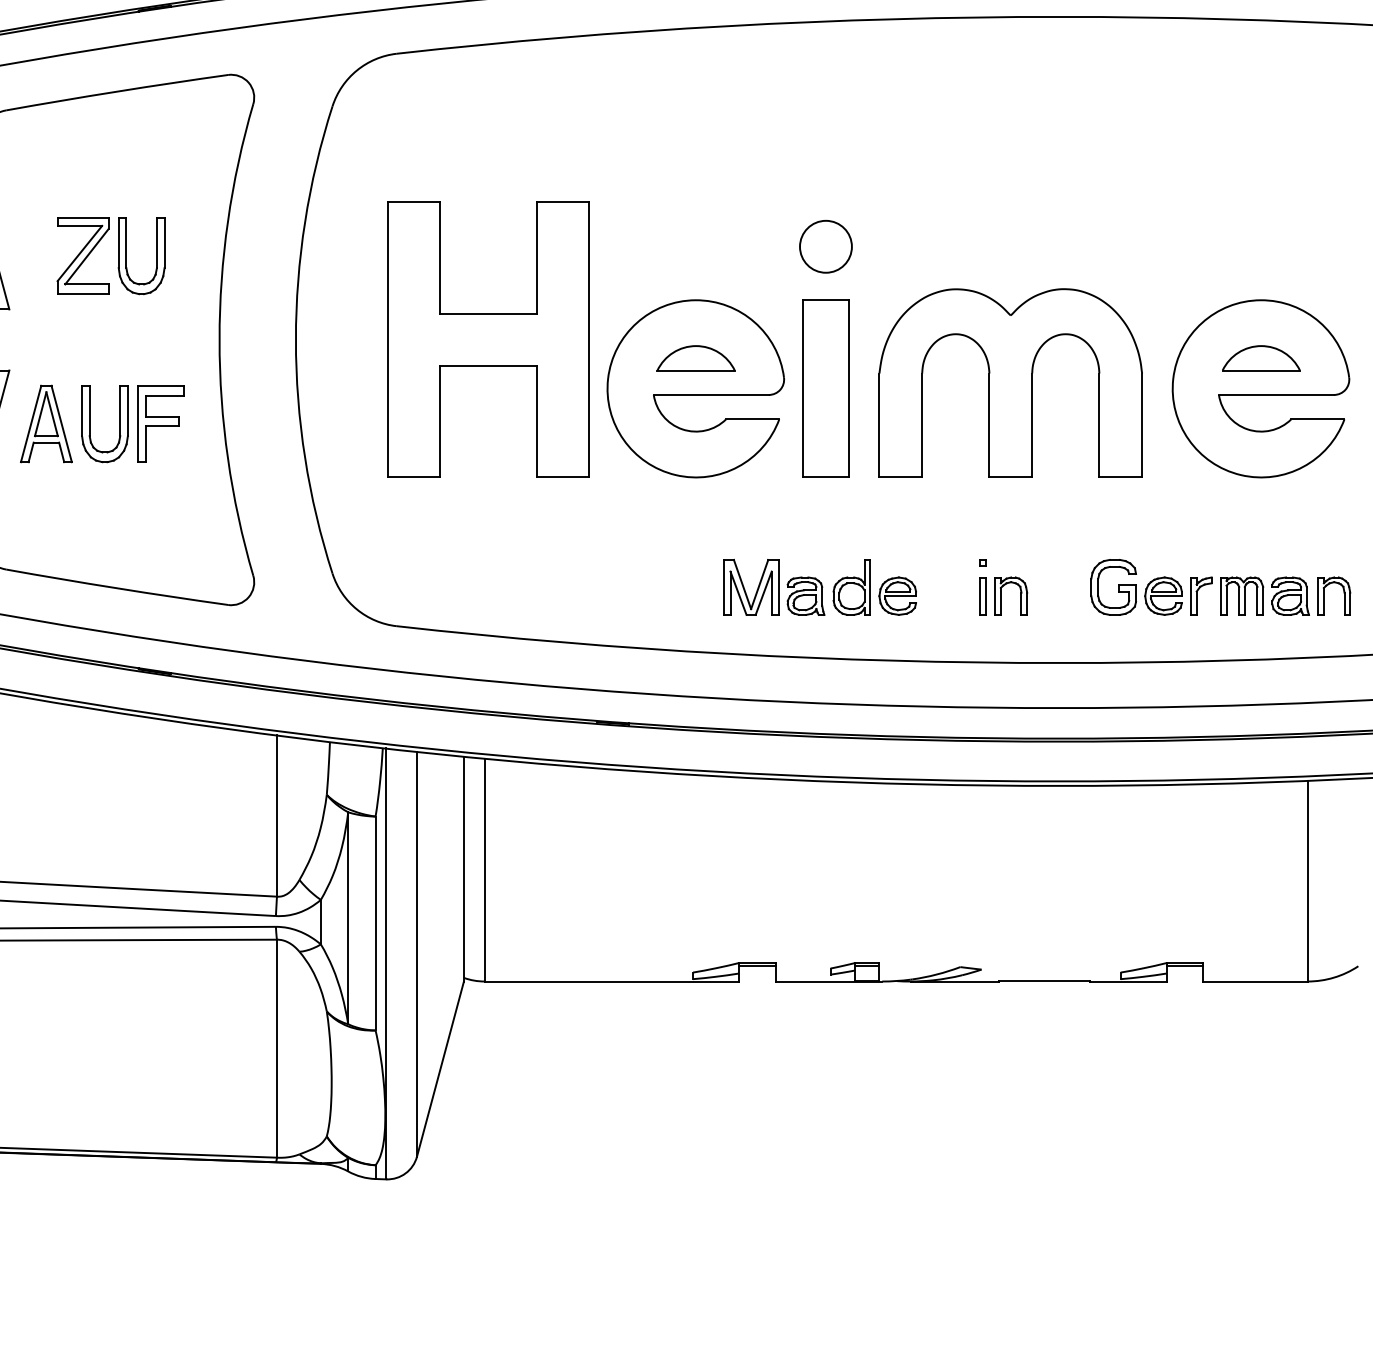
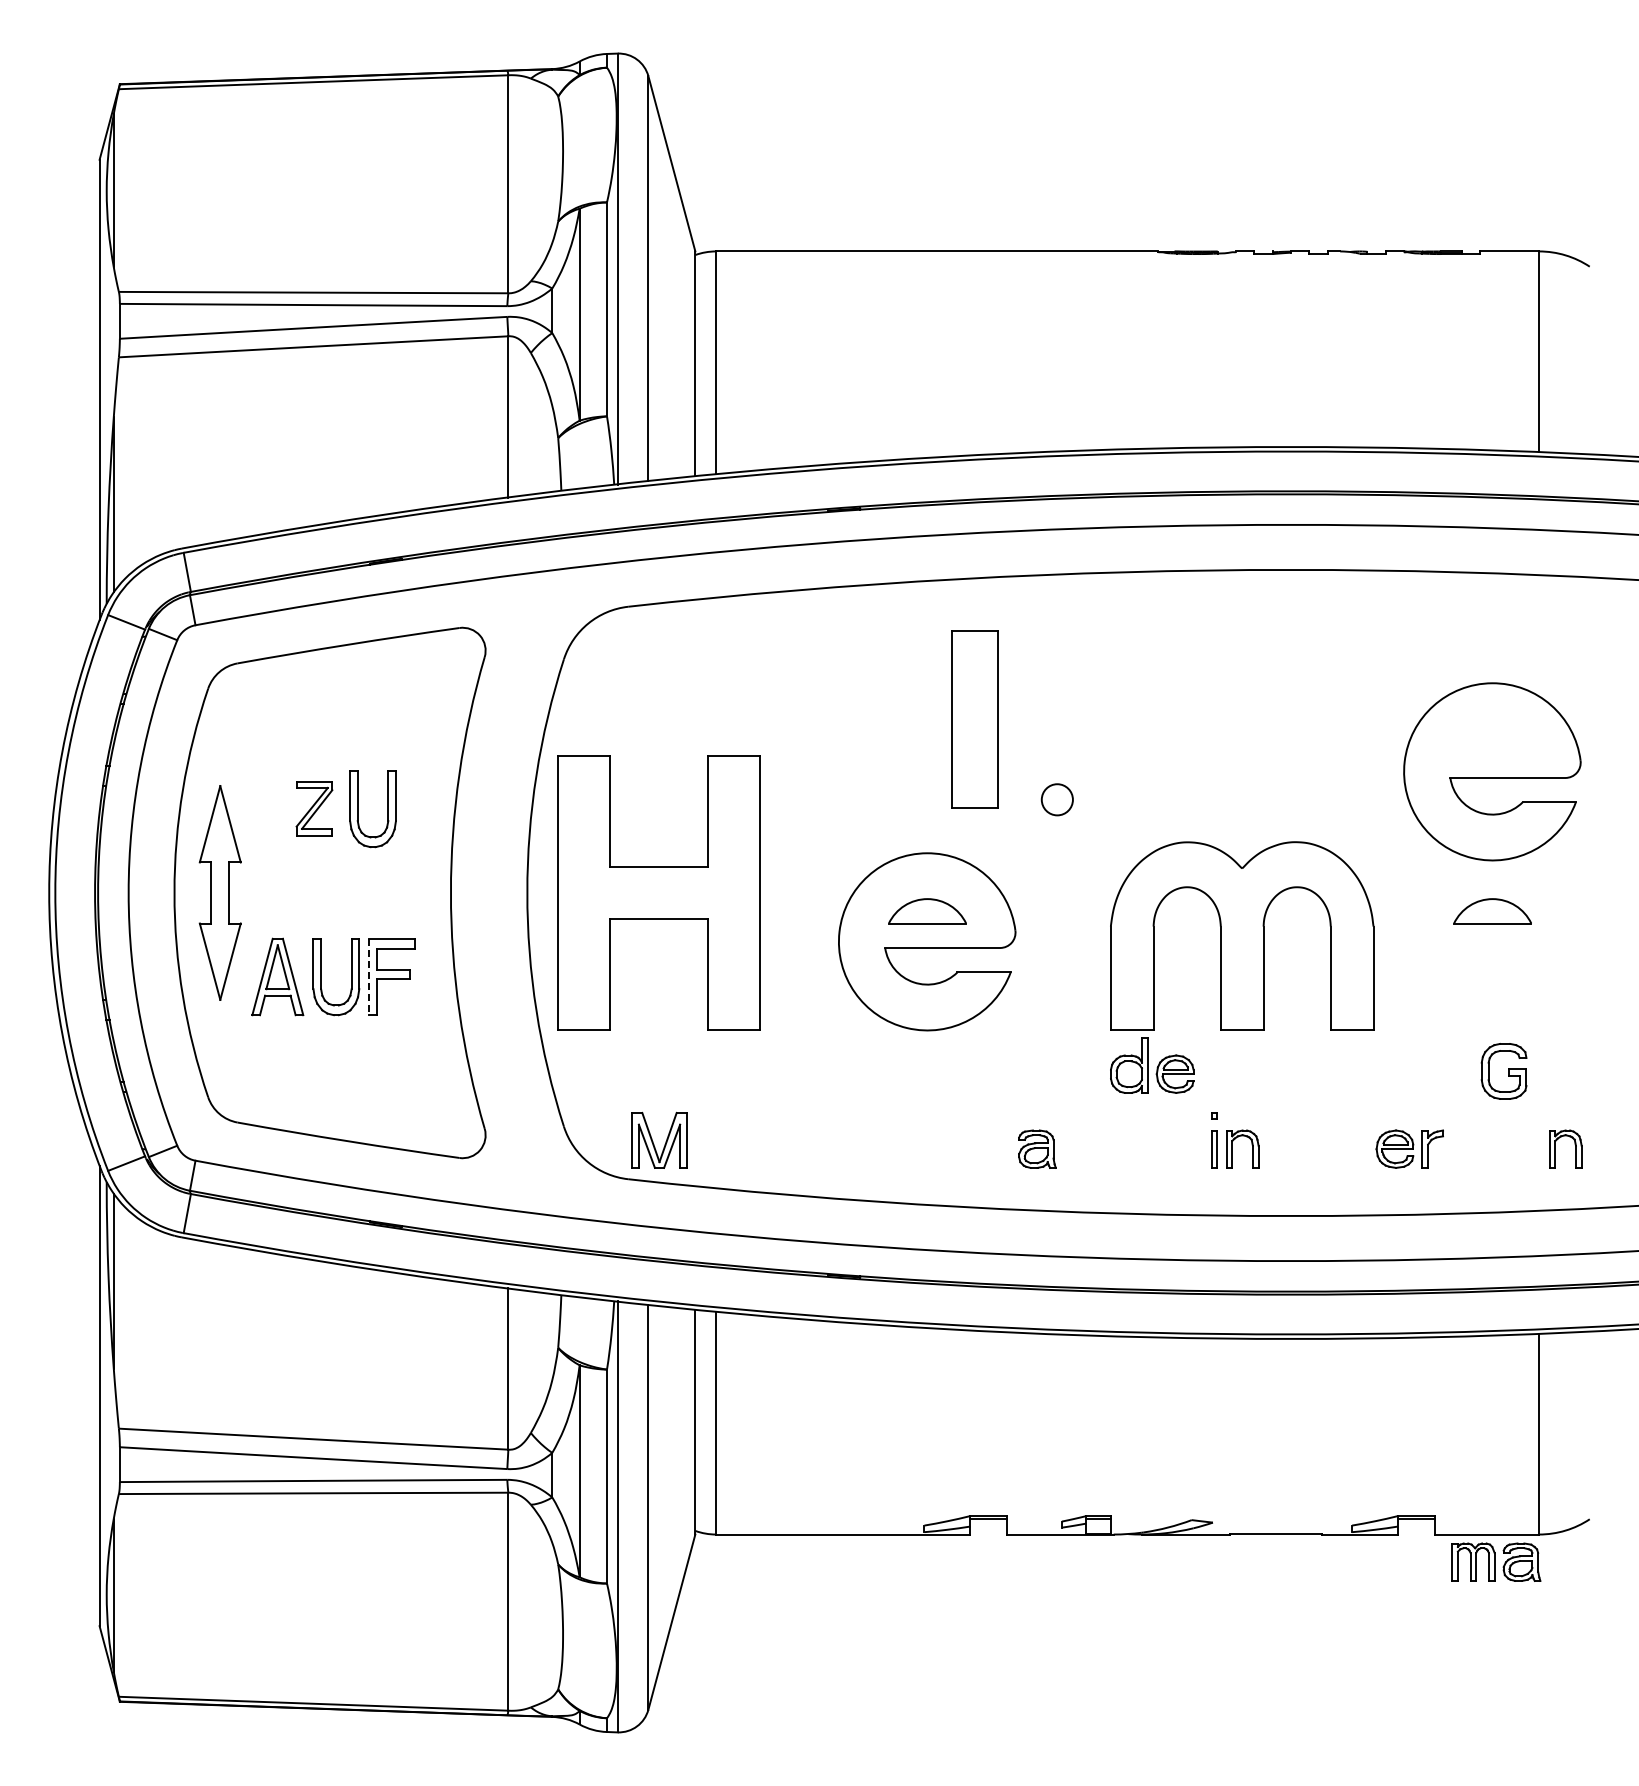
circle: (826, 246) -> (1057, 799), size x0.6
part: (83, 255) -> (314, 808), size x0.7
part: (488, 339) -> (658, 892), moved
part: (825, 388) -> (974, 719), moved
part: (1261, 388) -> (1492, 771), moved
line: (138, 424) -> (369, 977), solid -> dashed
part: (875, 587) -> (1152, 1065), moved
part: (1113, 587) -> (1503, 1071), moved
part: (745, 588) -> (653, 1141), moved
part: (1265, 595) -> (1496, 1561), moved

